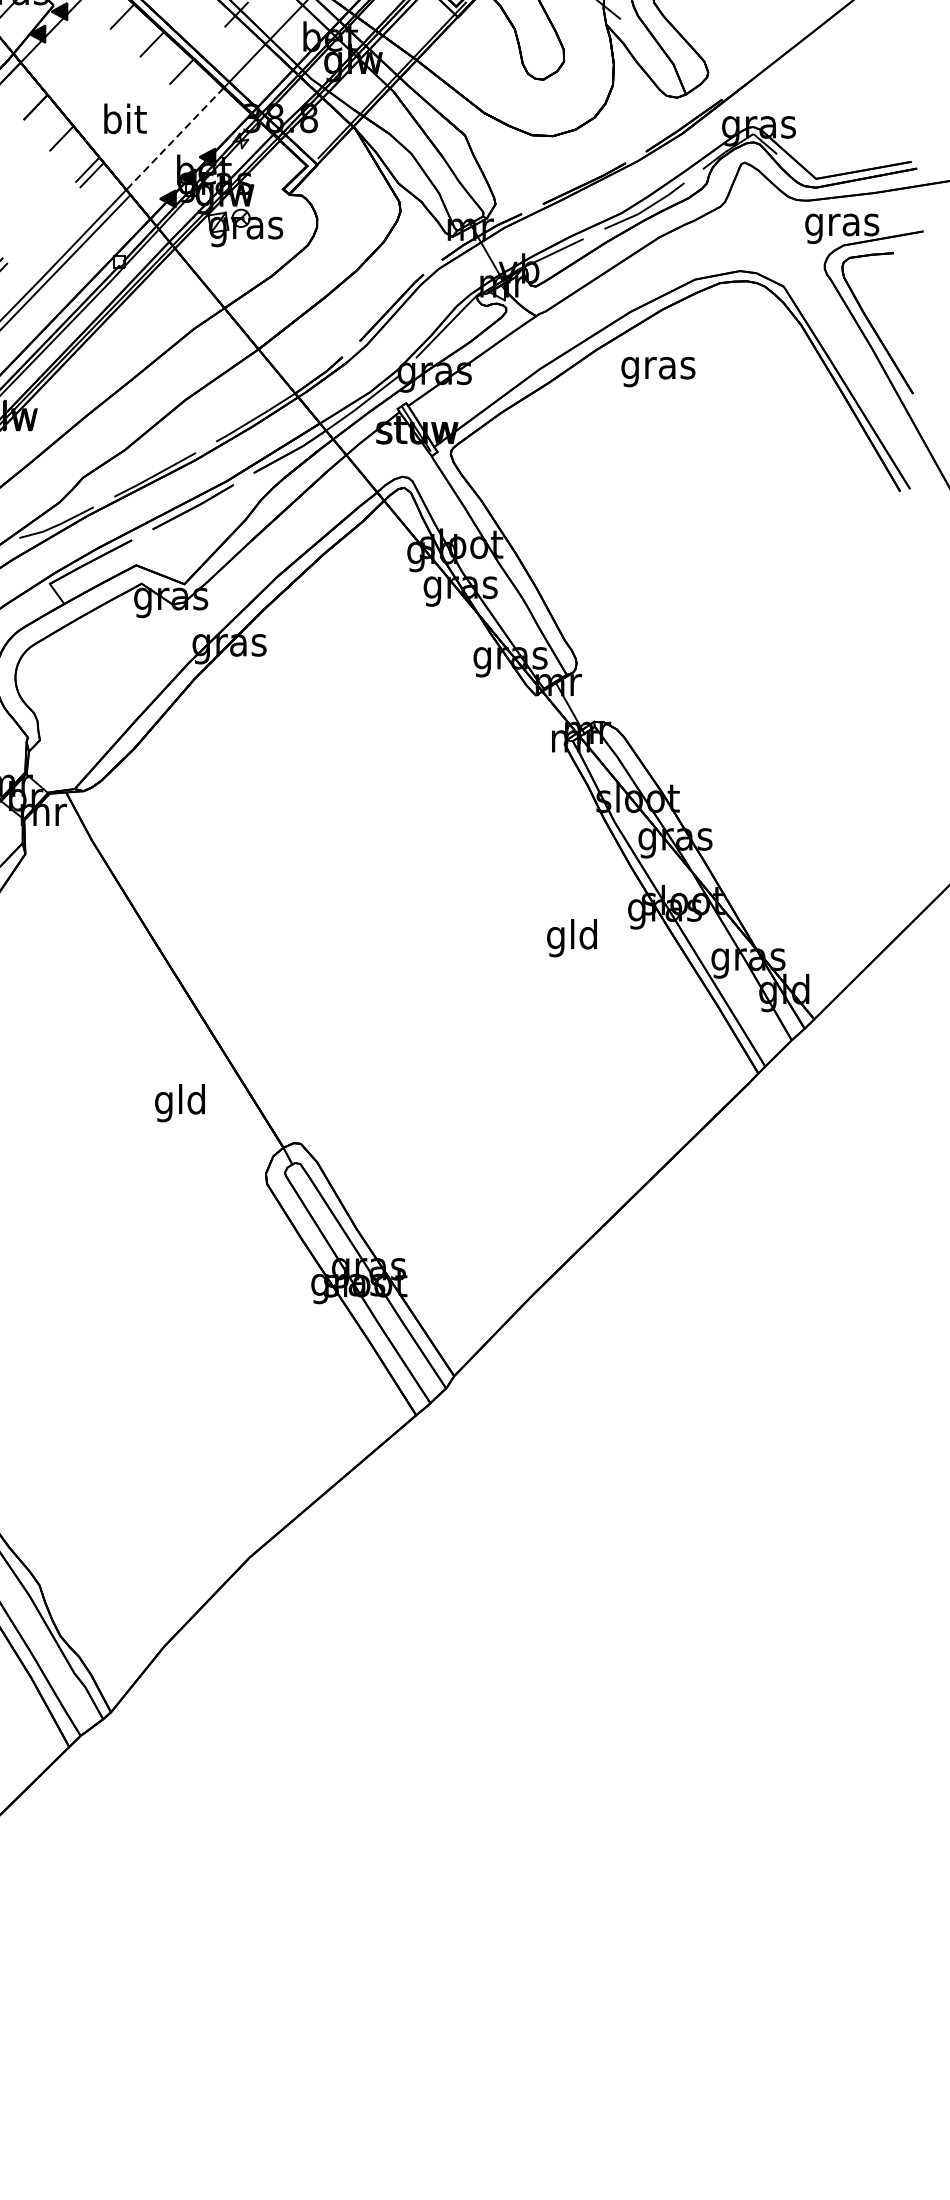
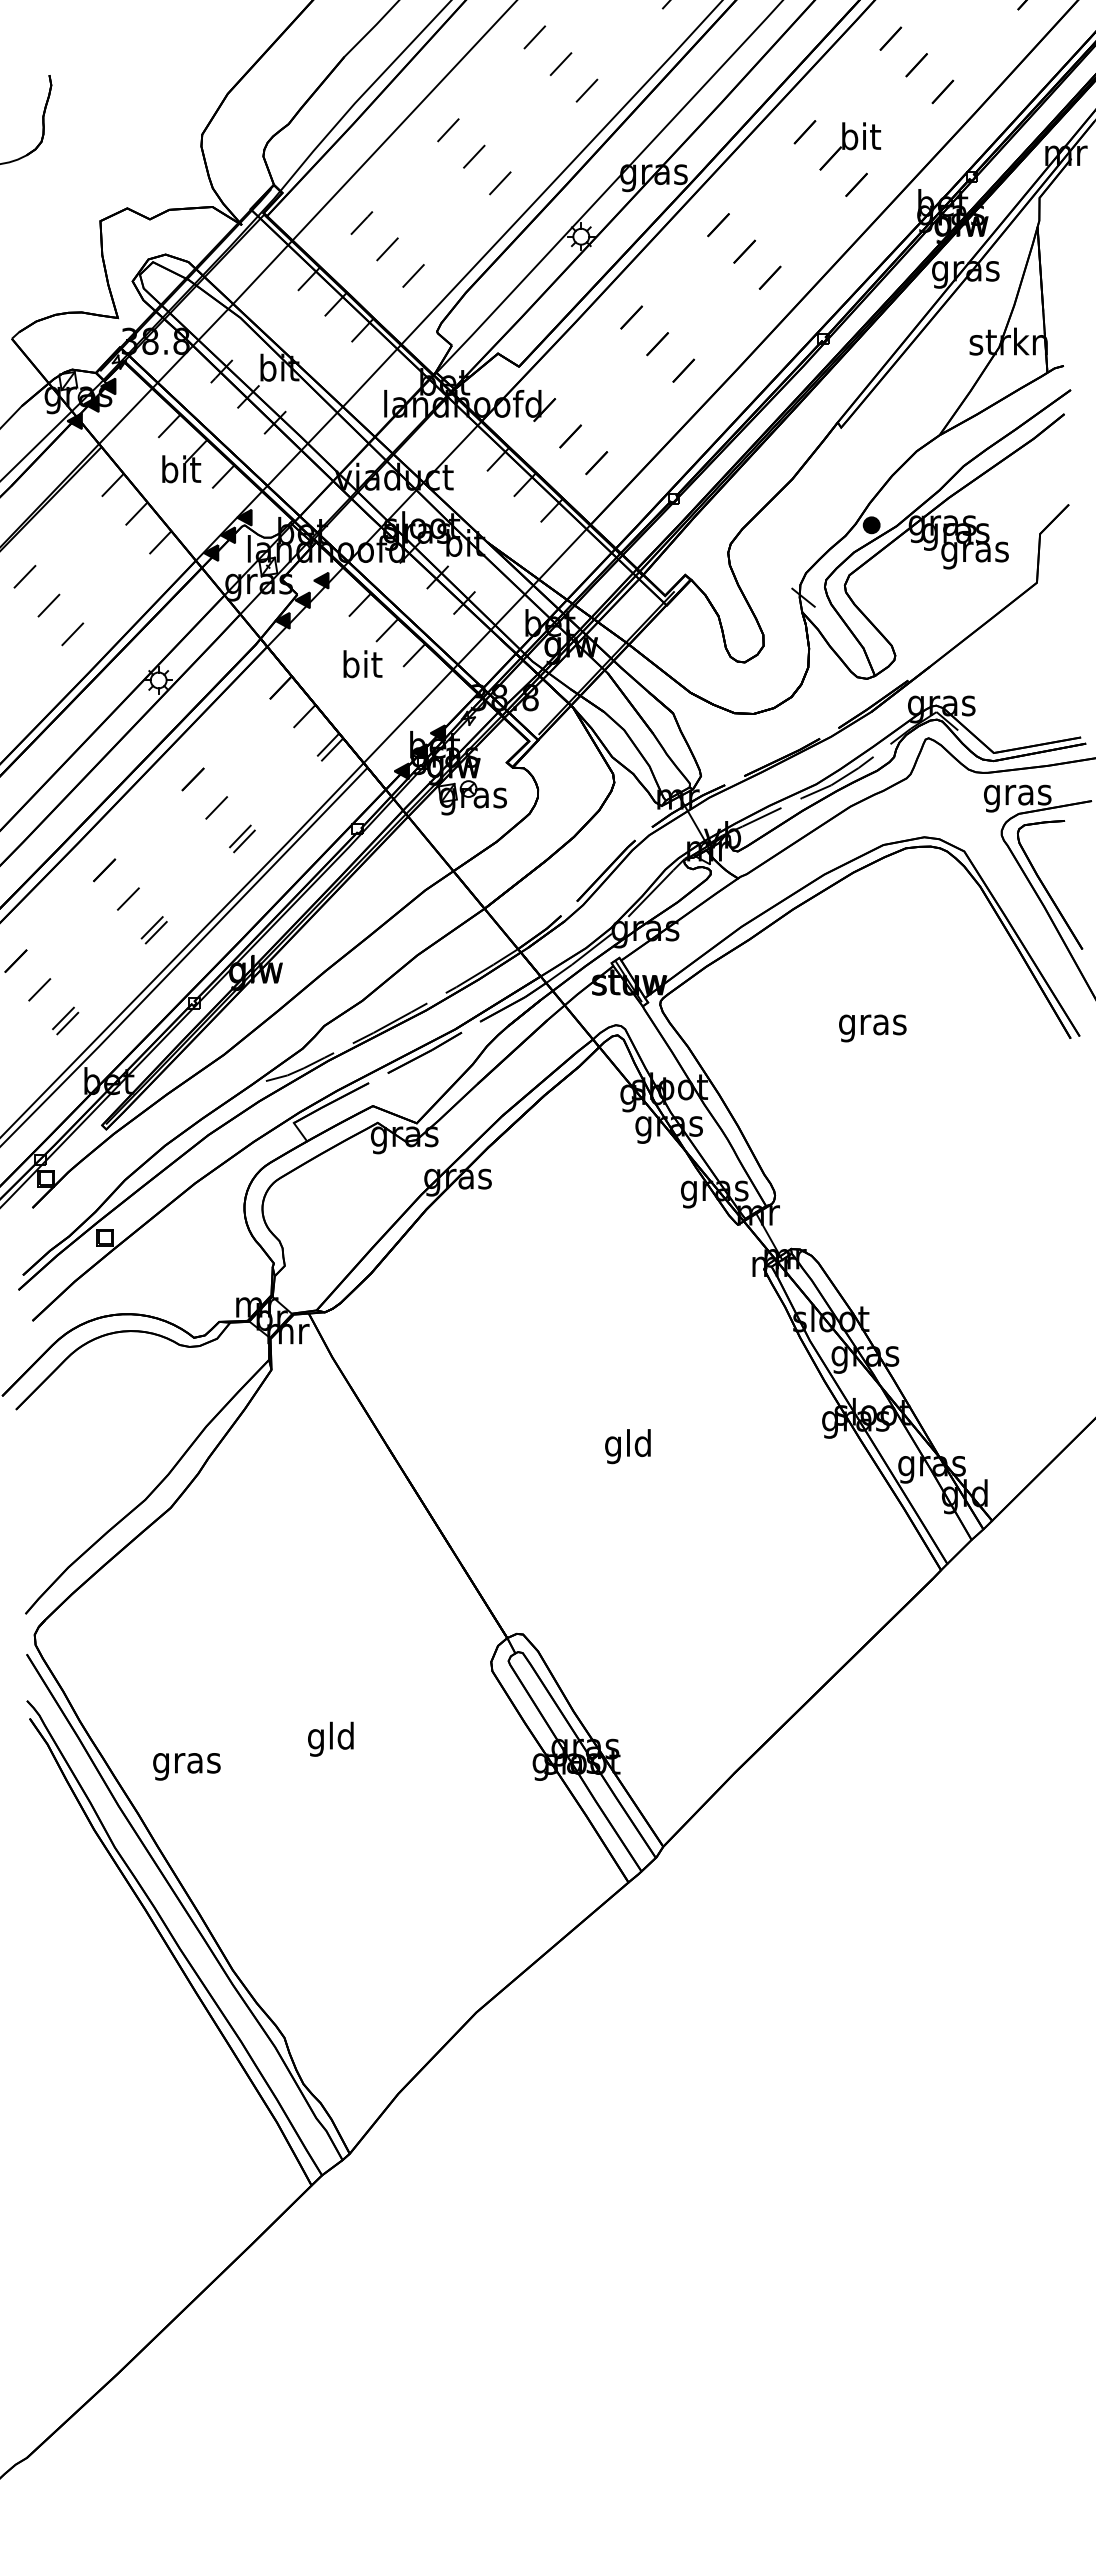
text: (124, 119) -> (362, 664), moved
line: (174, 138) -> (407, 716), dashed -> solid
text: (658, 372) -> (872, 1028), moved
text: (571, 938) -> (627, 1446), moved
text: (179, 1102) -> (330, 1738), moved

